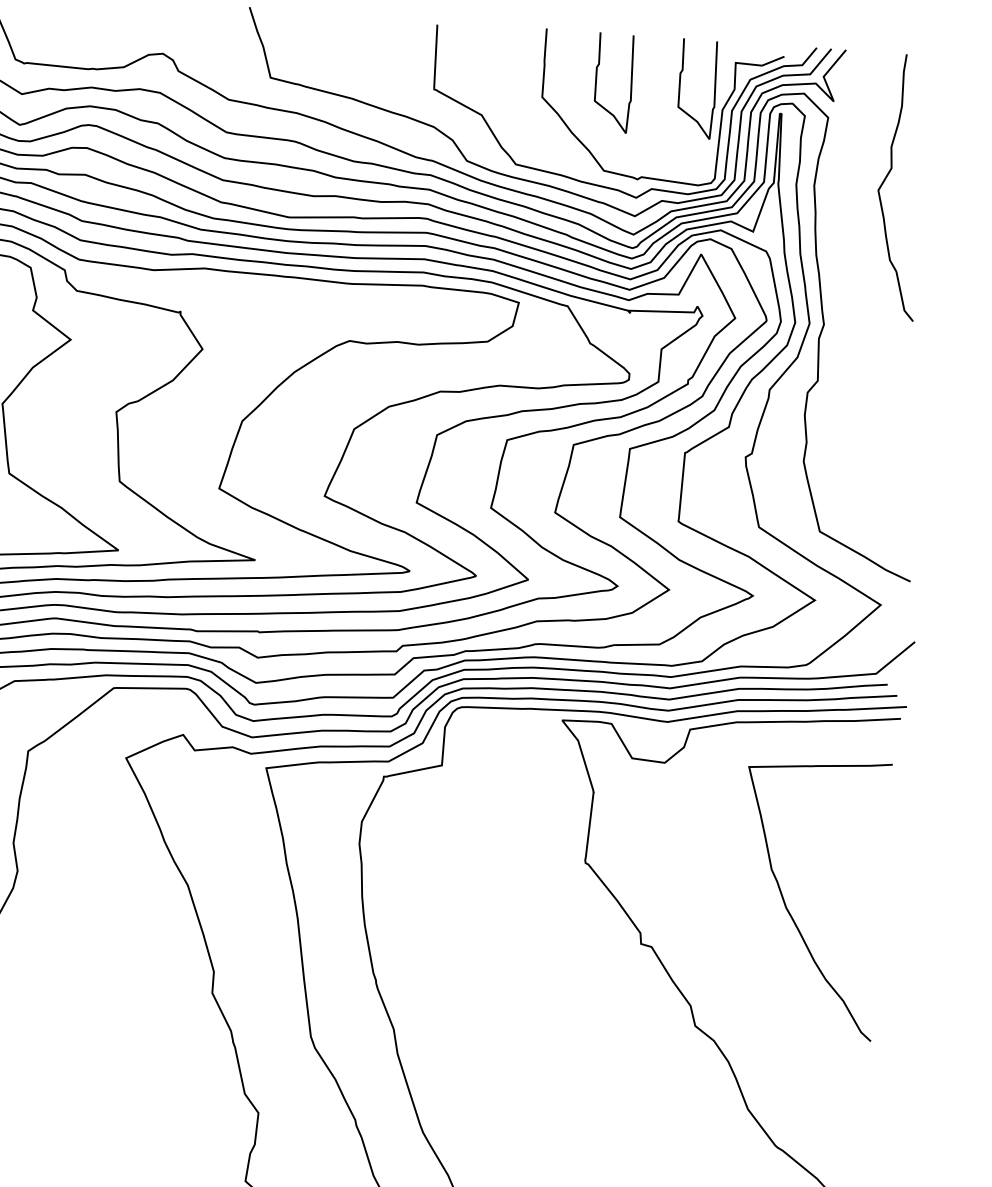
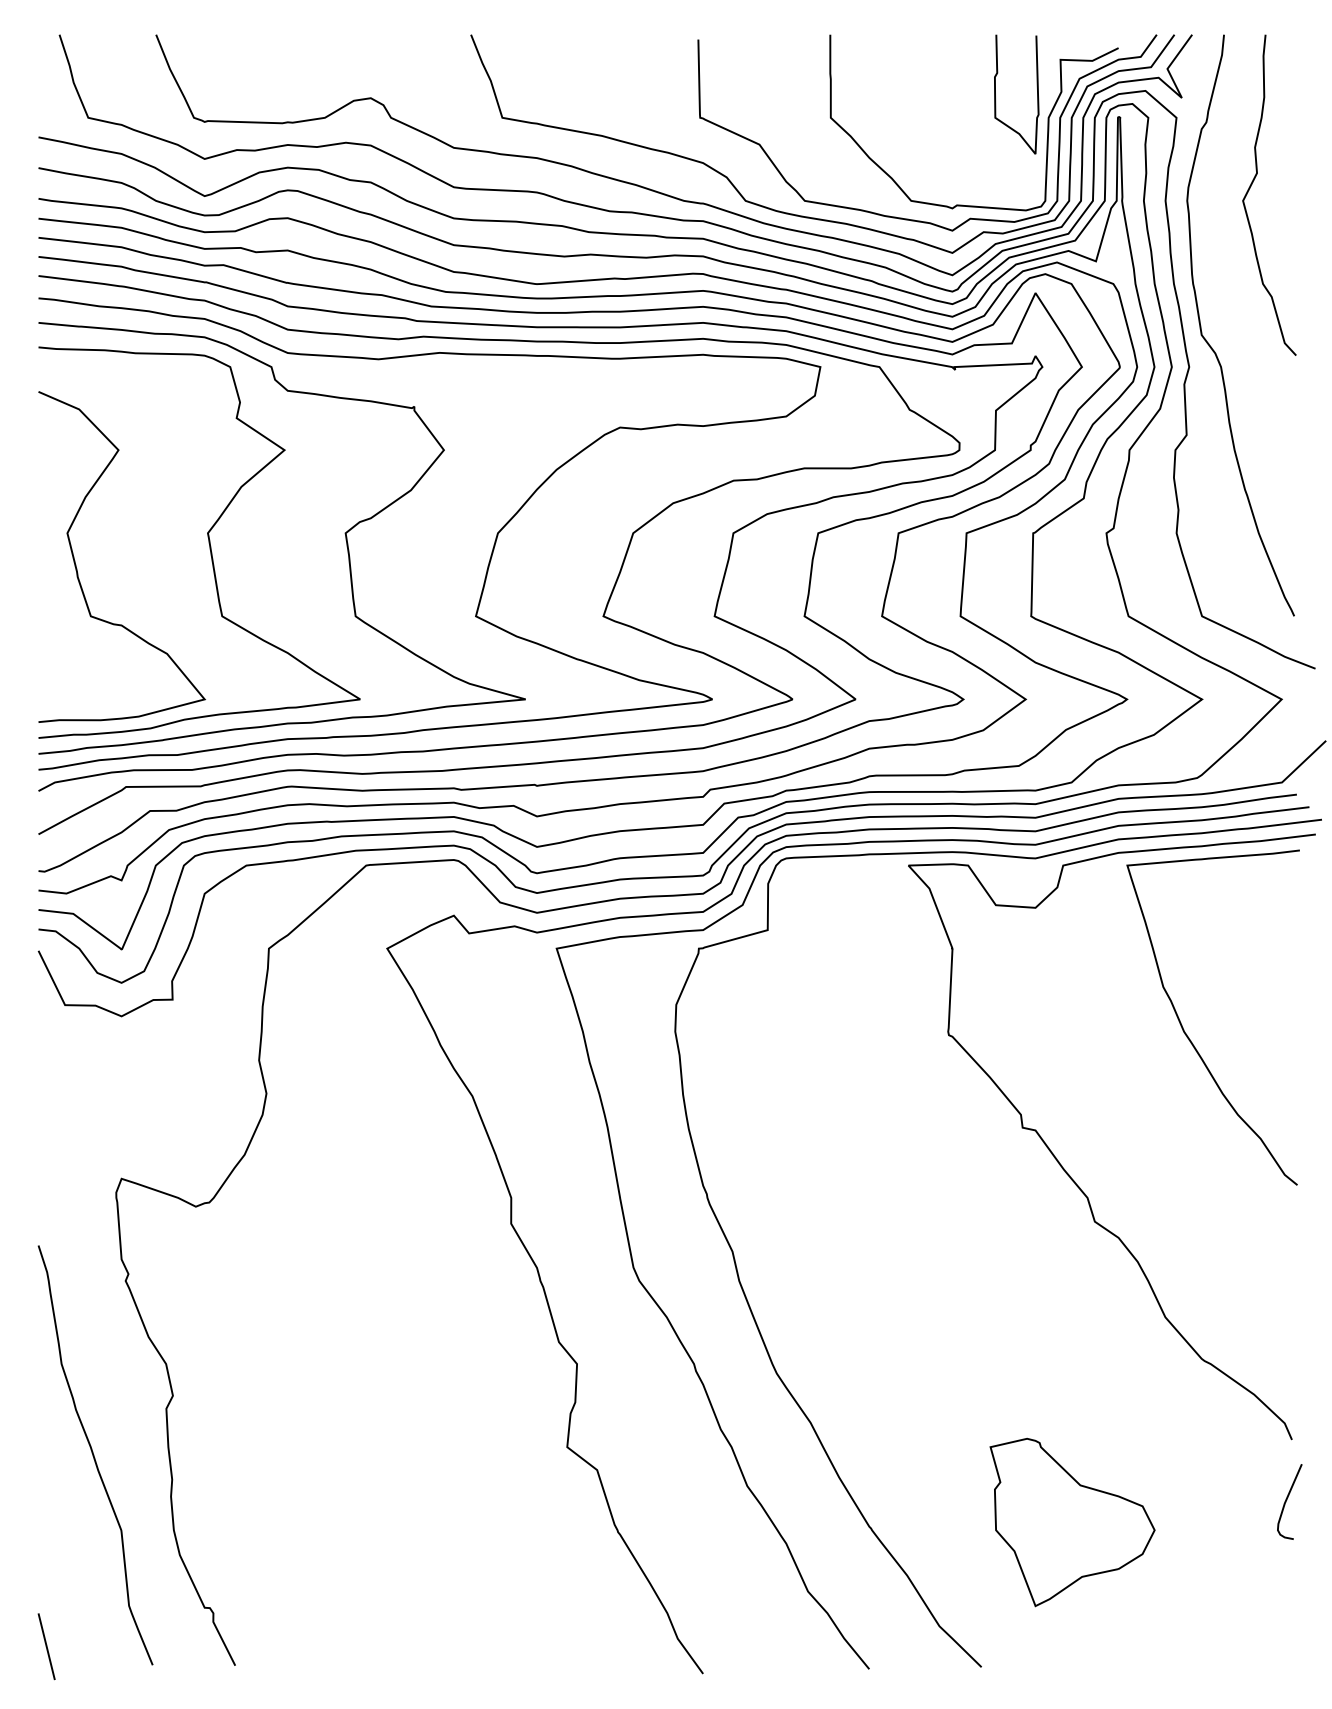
curve: (596, 81) -> (894, 94), removed
curve: (844, 309) -> (1212, 347), added
curve: (788, 910) -> (1187, 1034), moved

